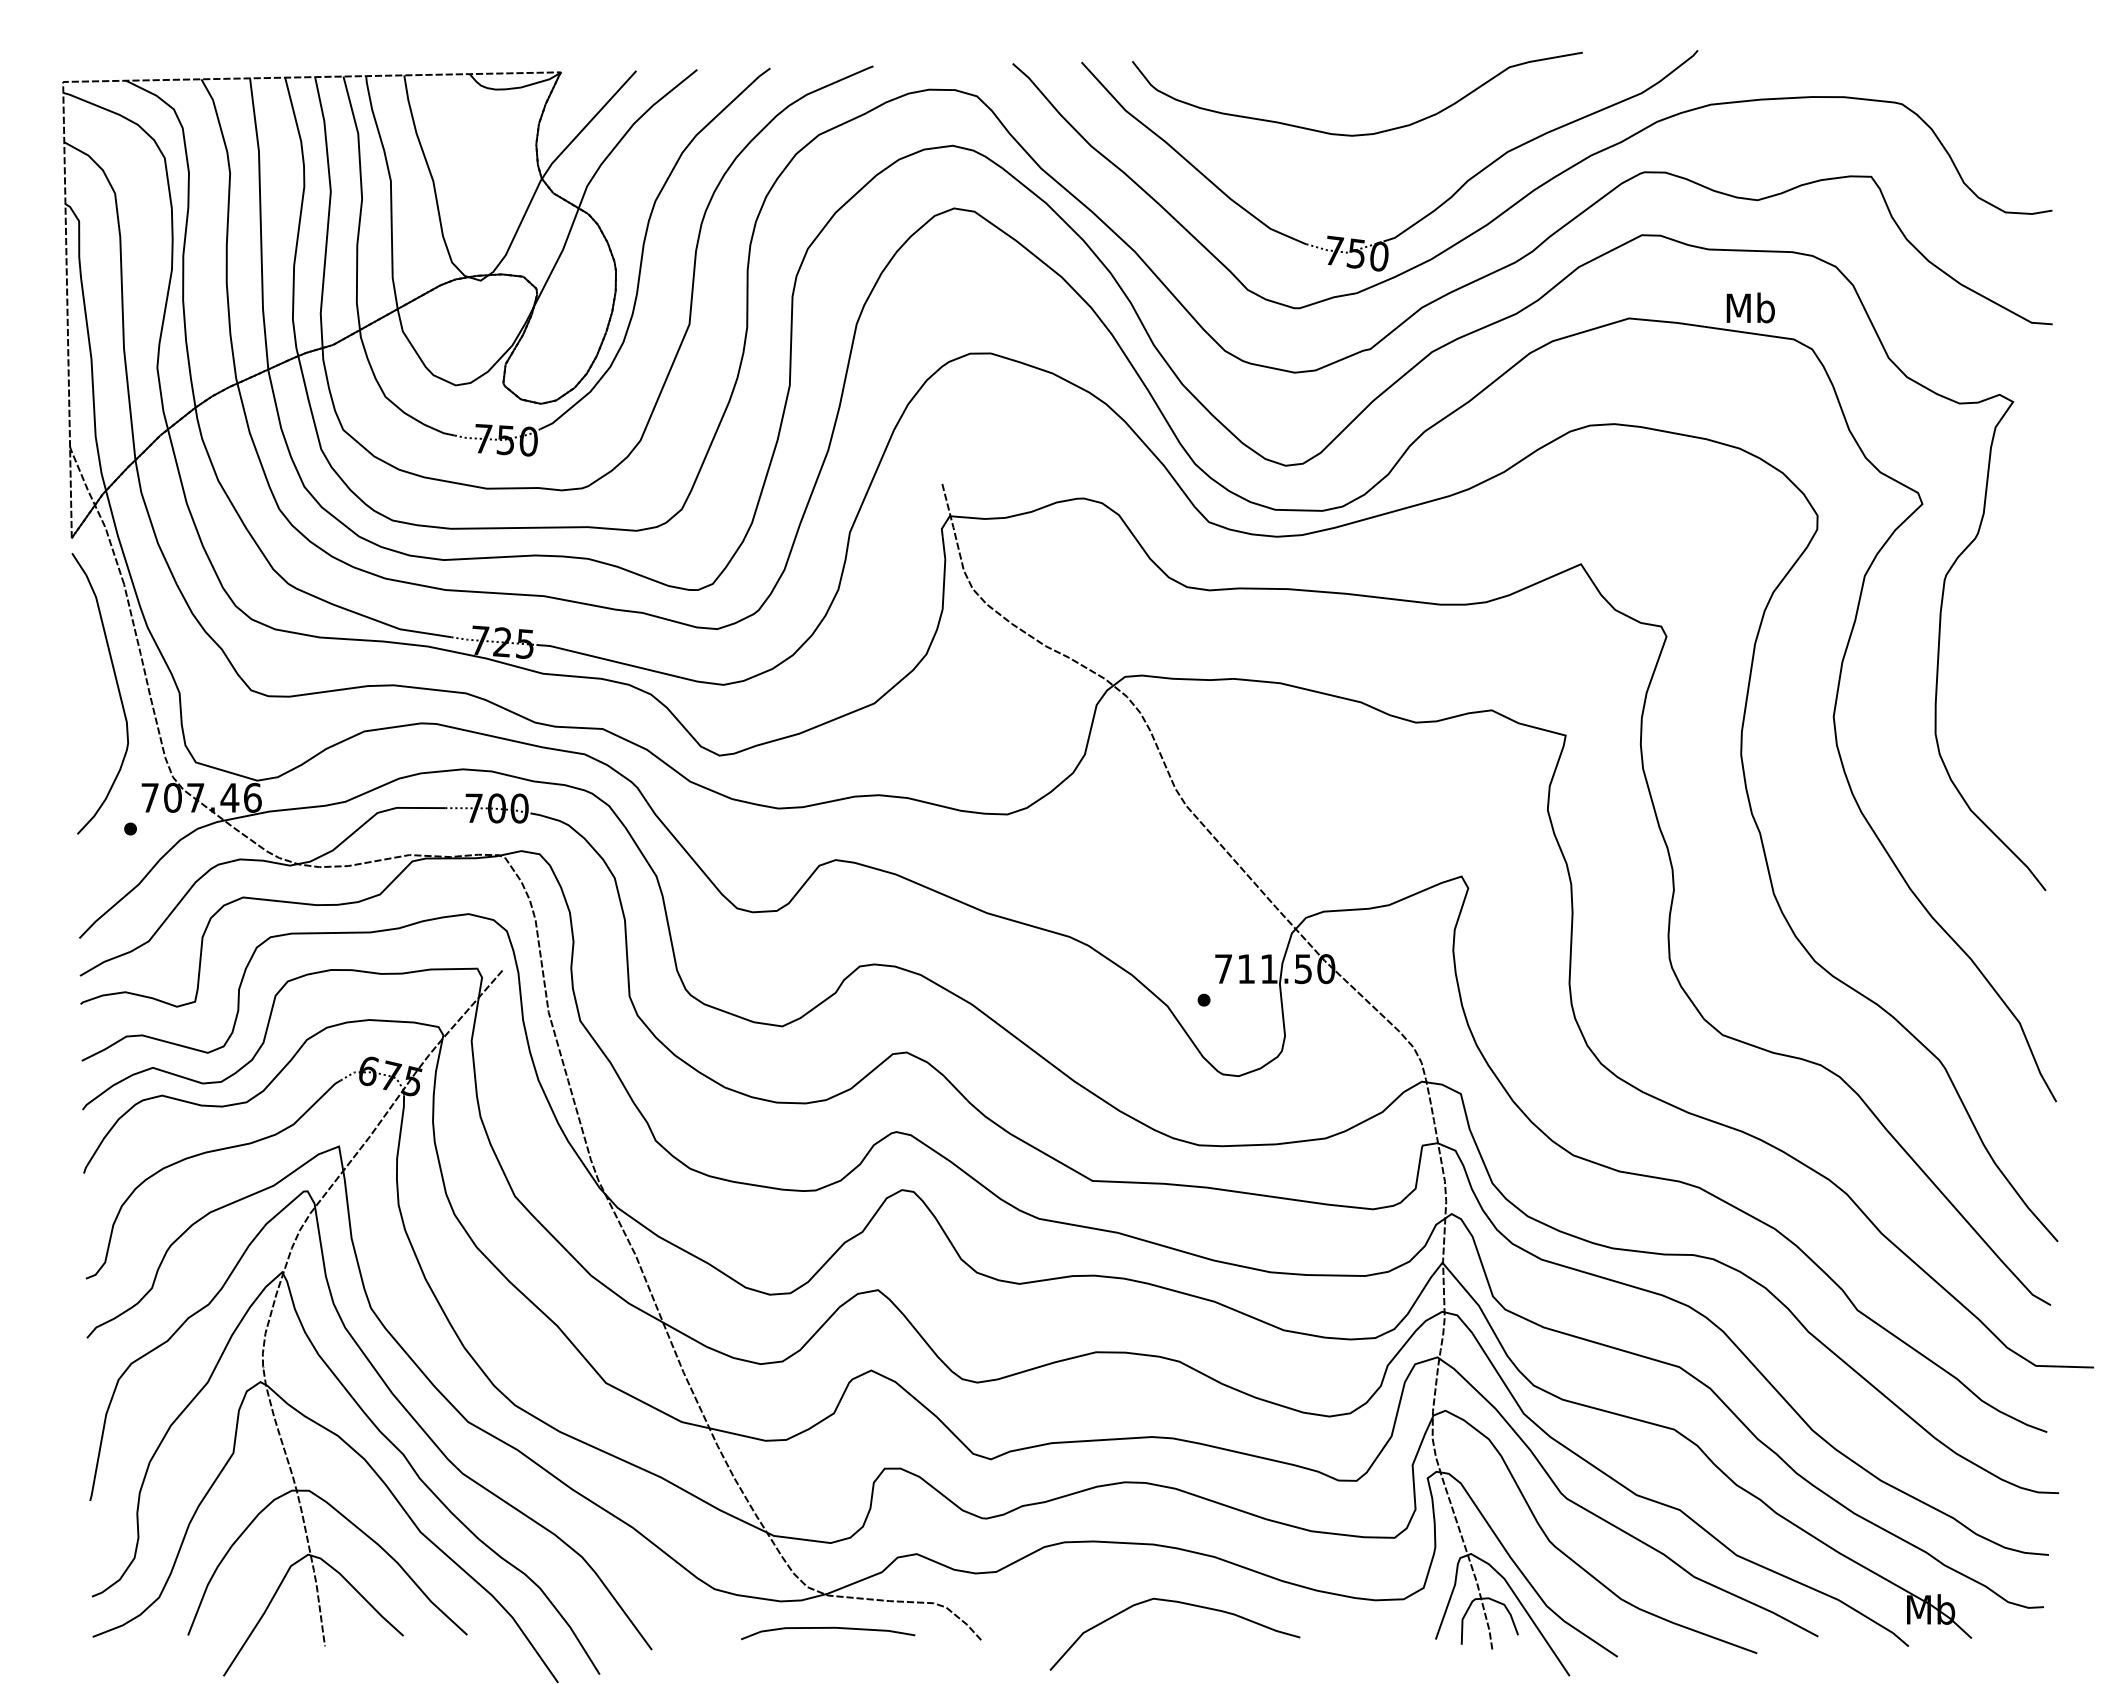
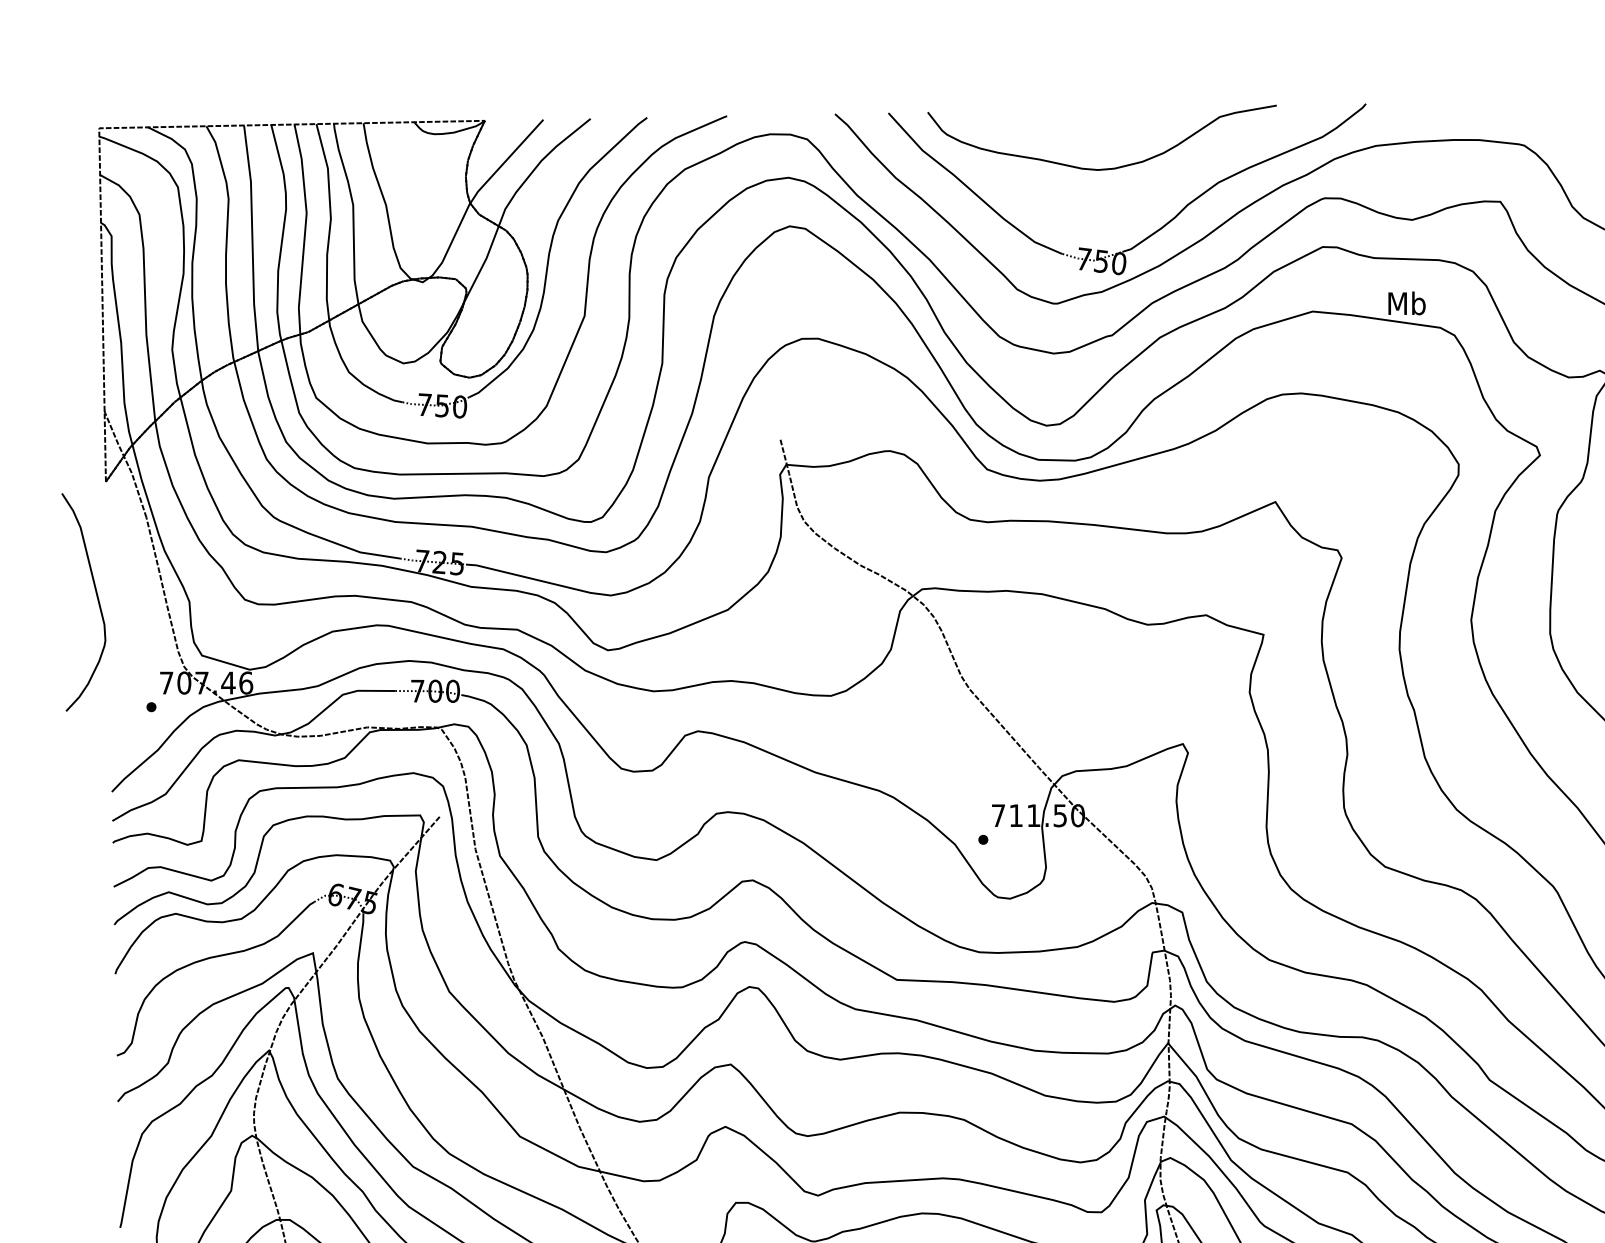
curve: (117, 689) -> (97, 599), moved

